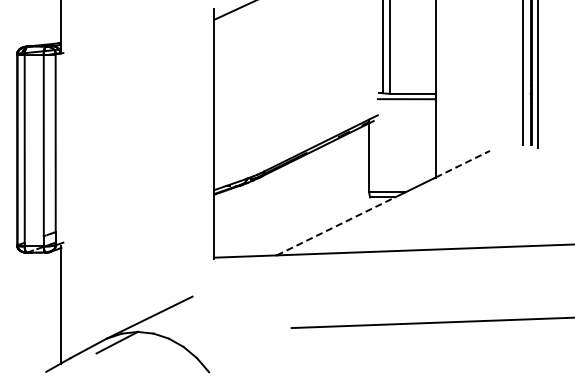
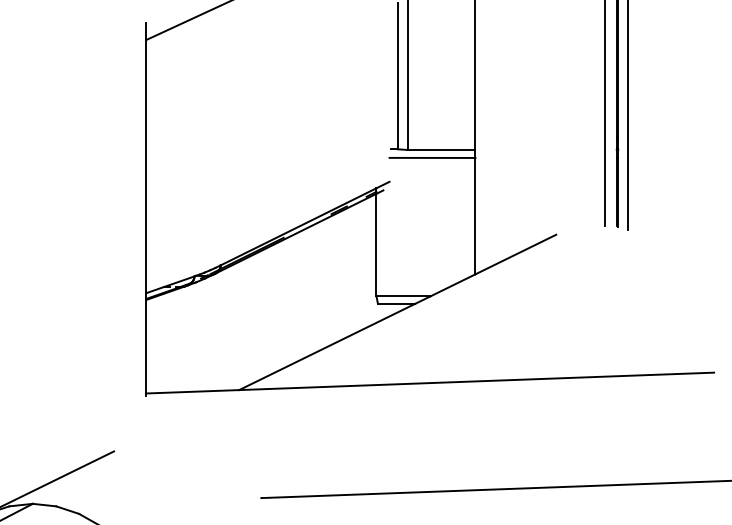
line: (463, 163) -> (516, 253), dashed -> solid
line: (335, 226) -> (326, 347), dashed -> solid

